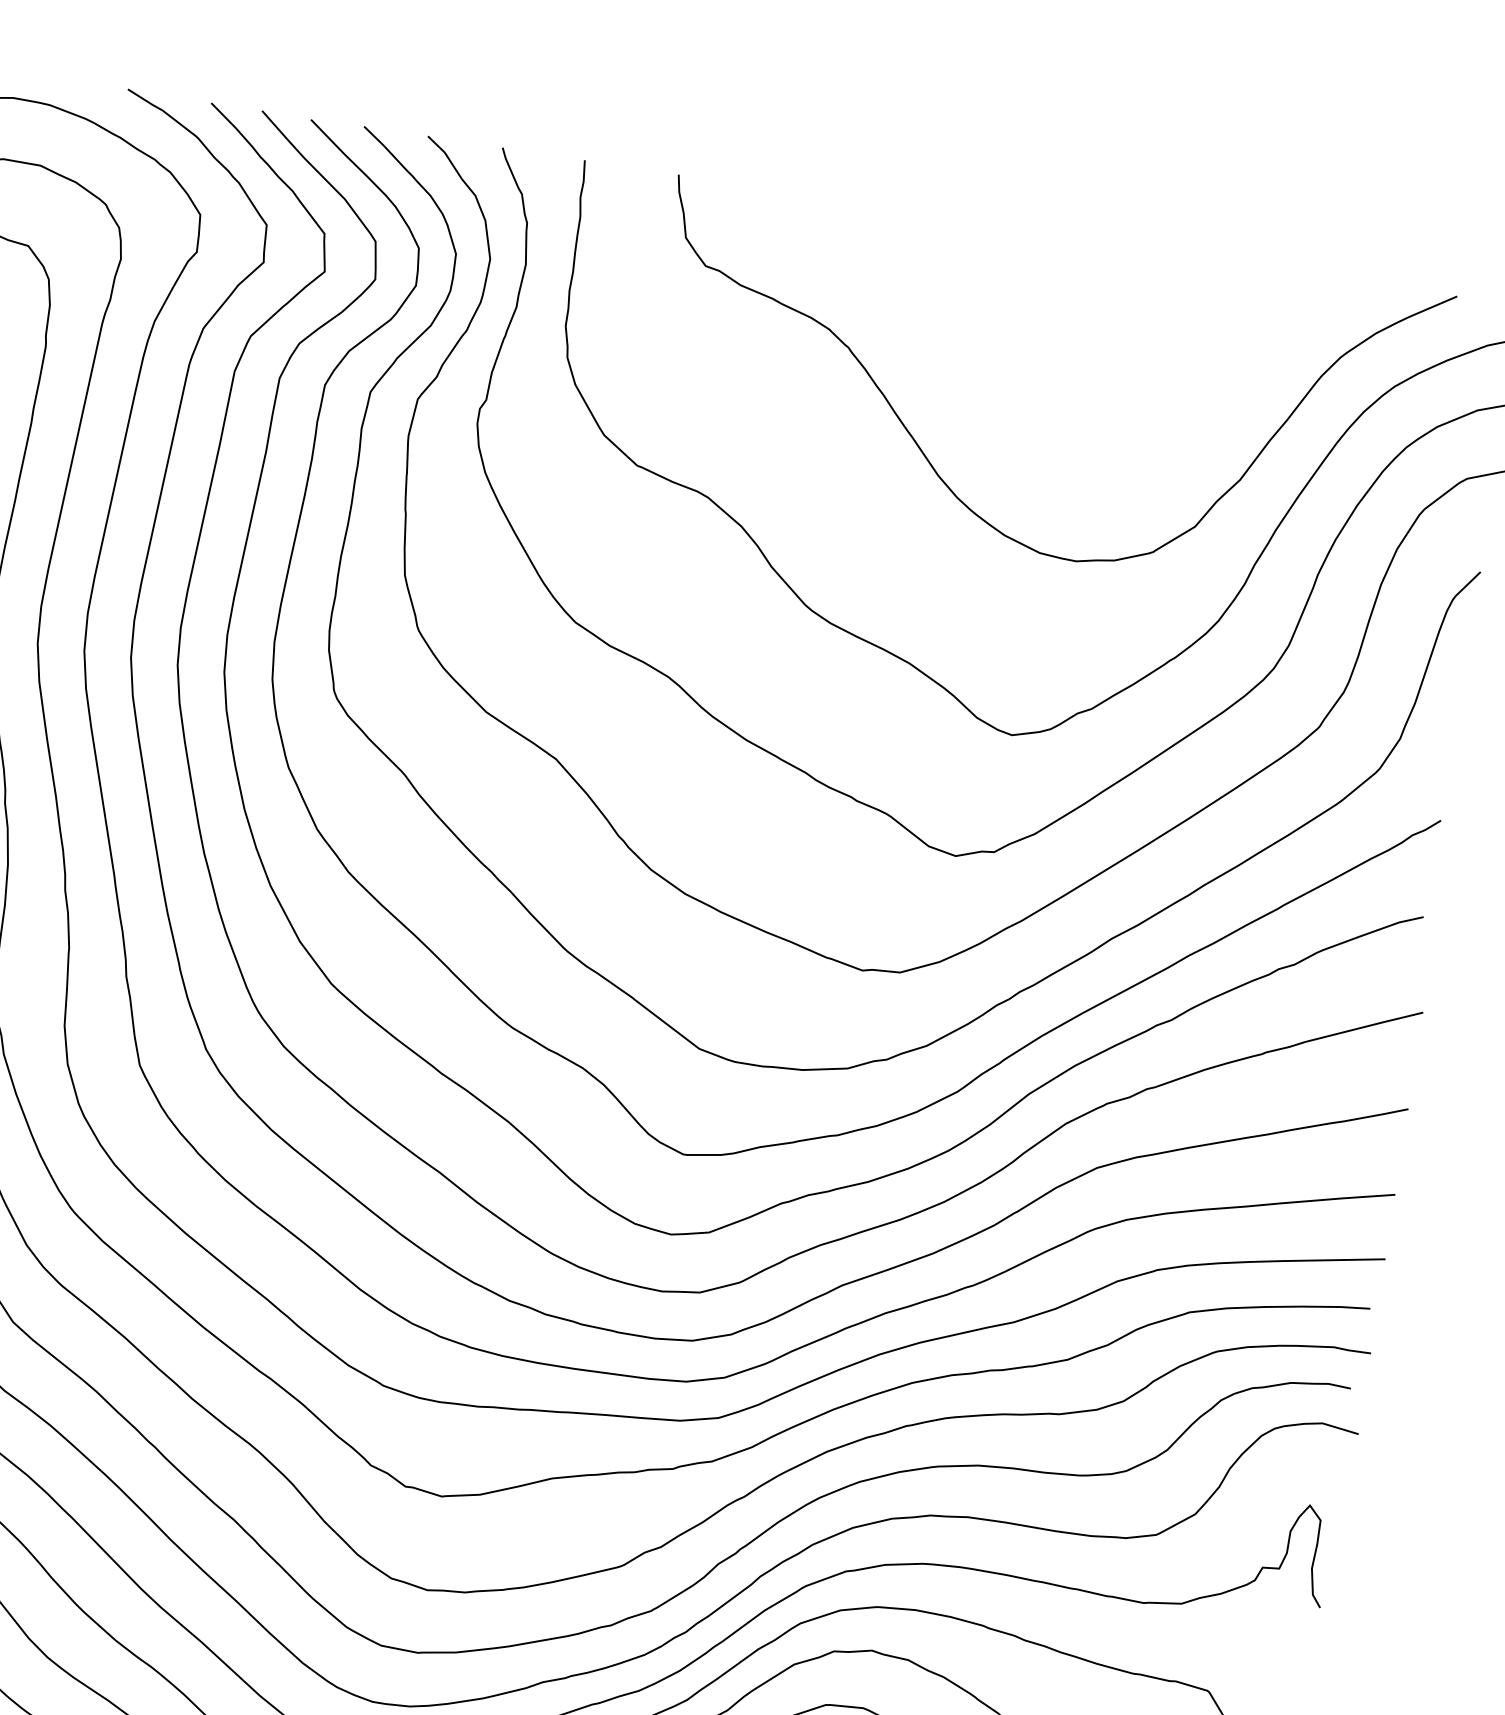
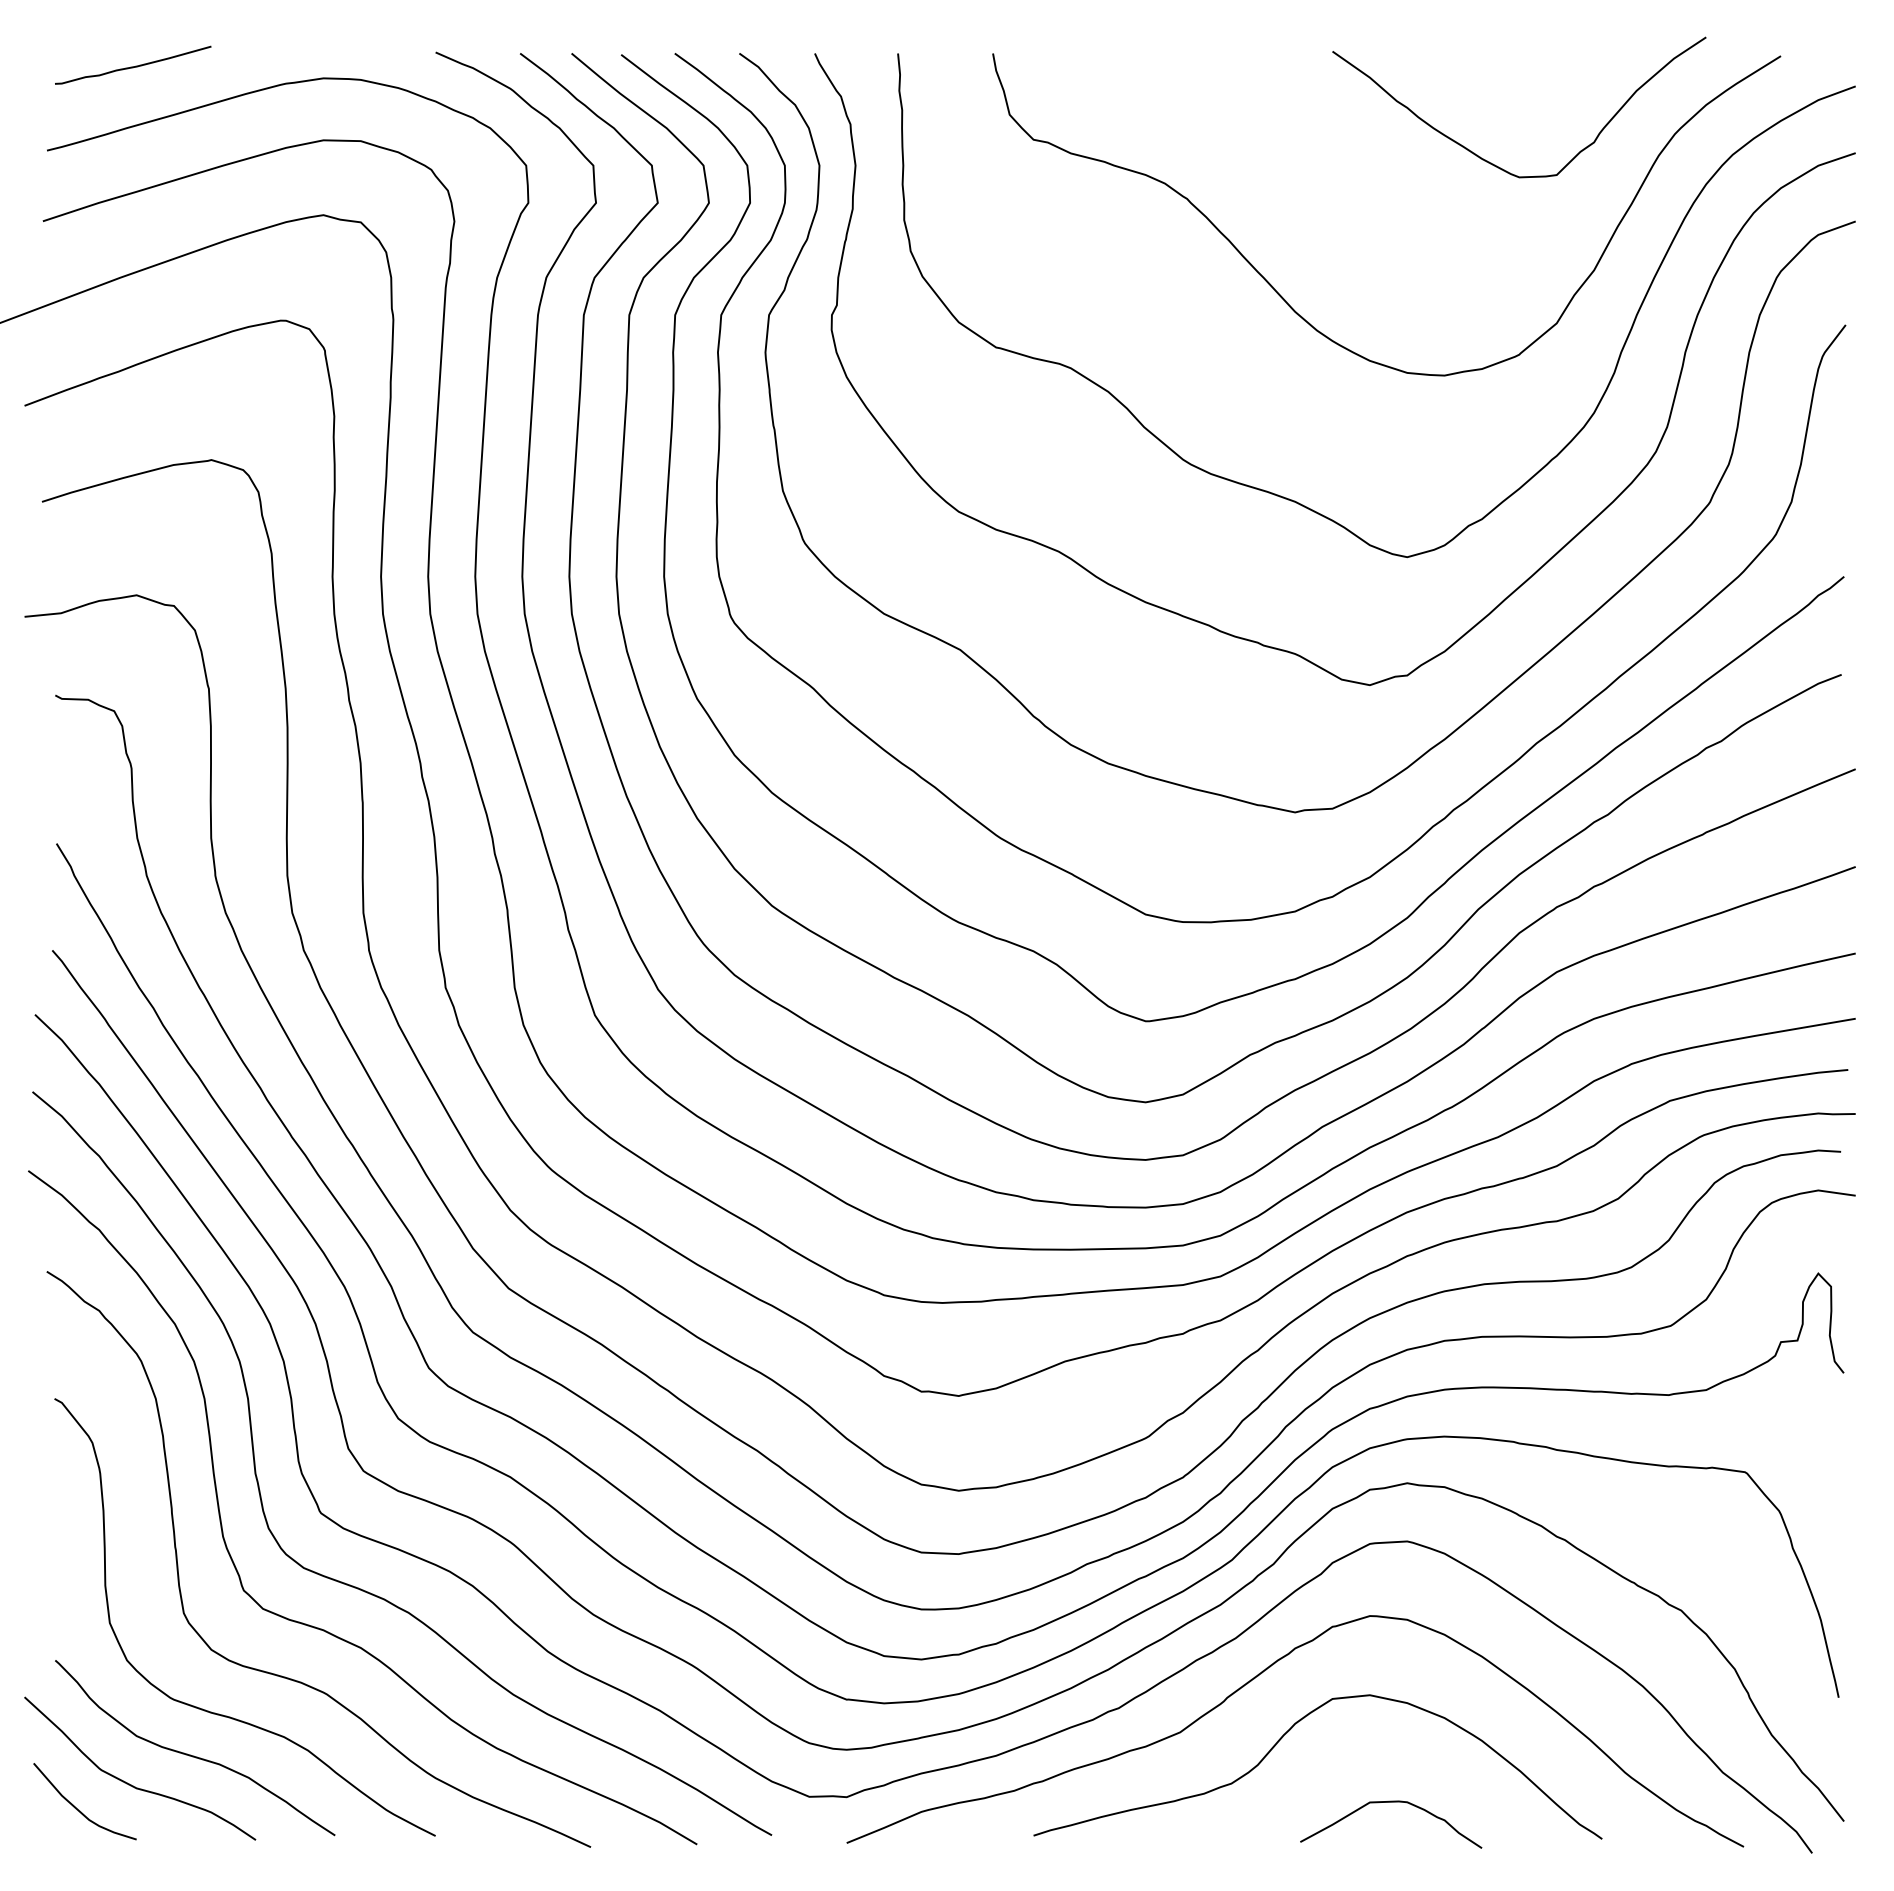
curve: (1154, 357) -> (1491, 162), added

